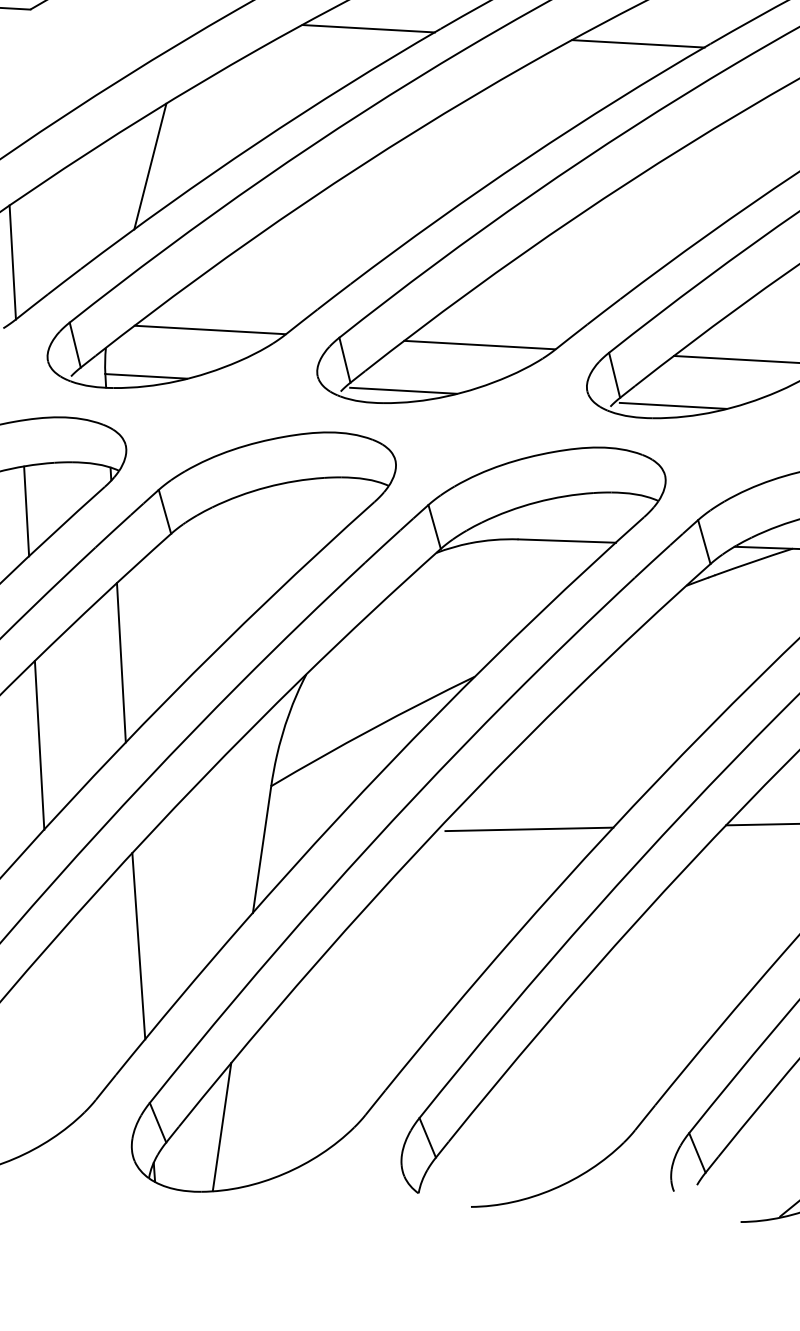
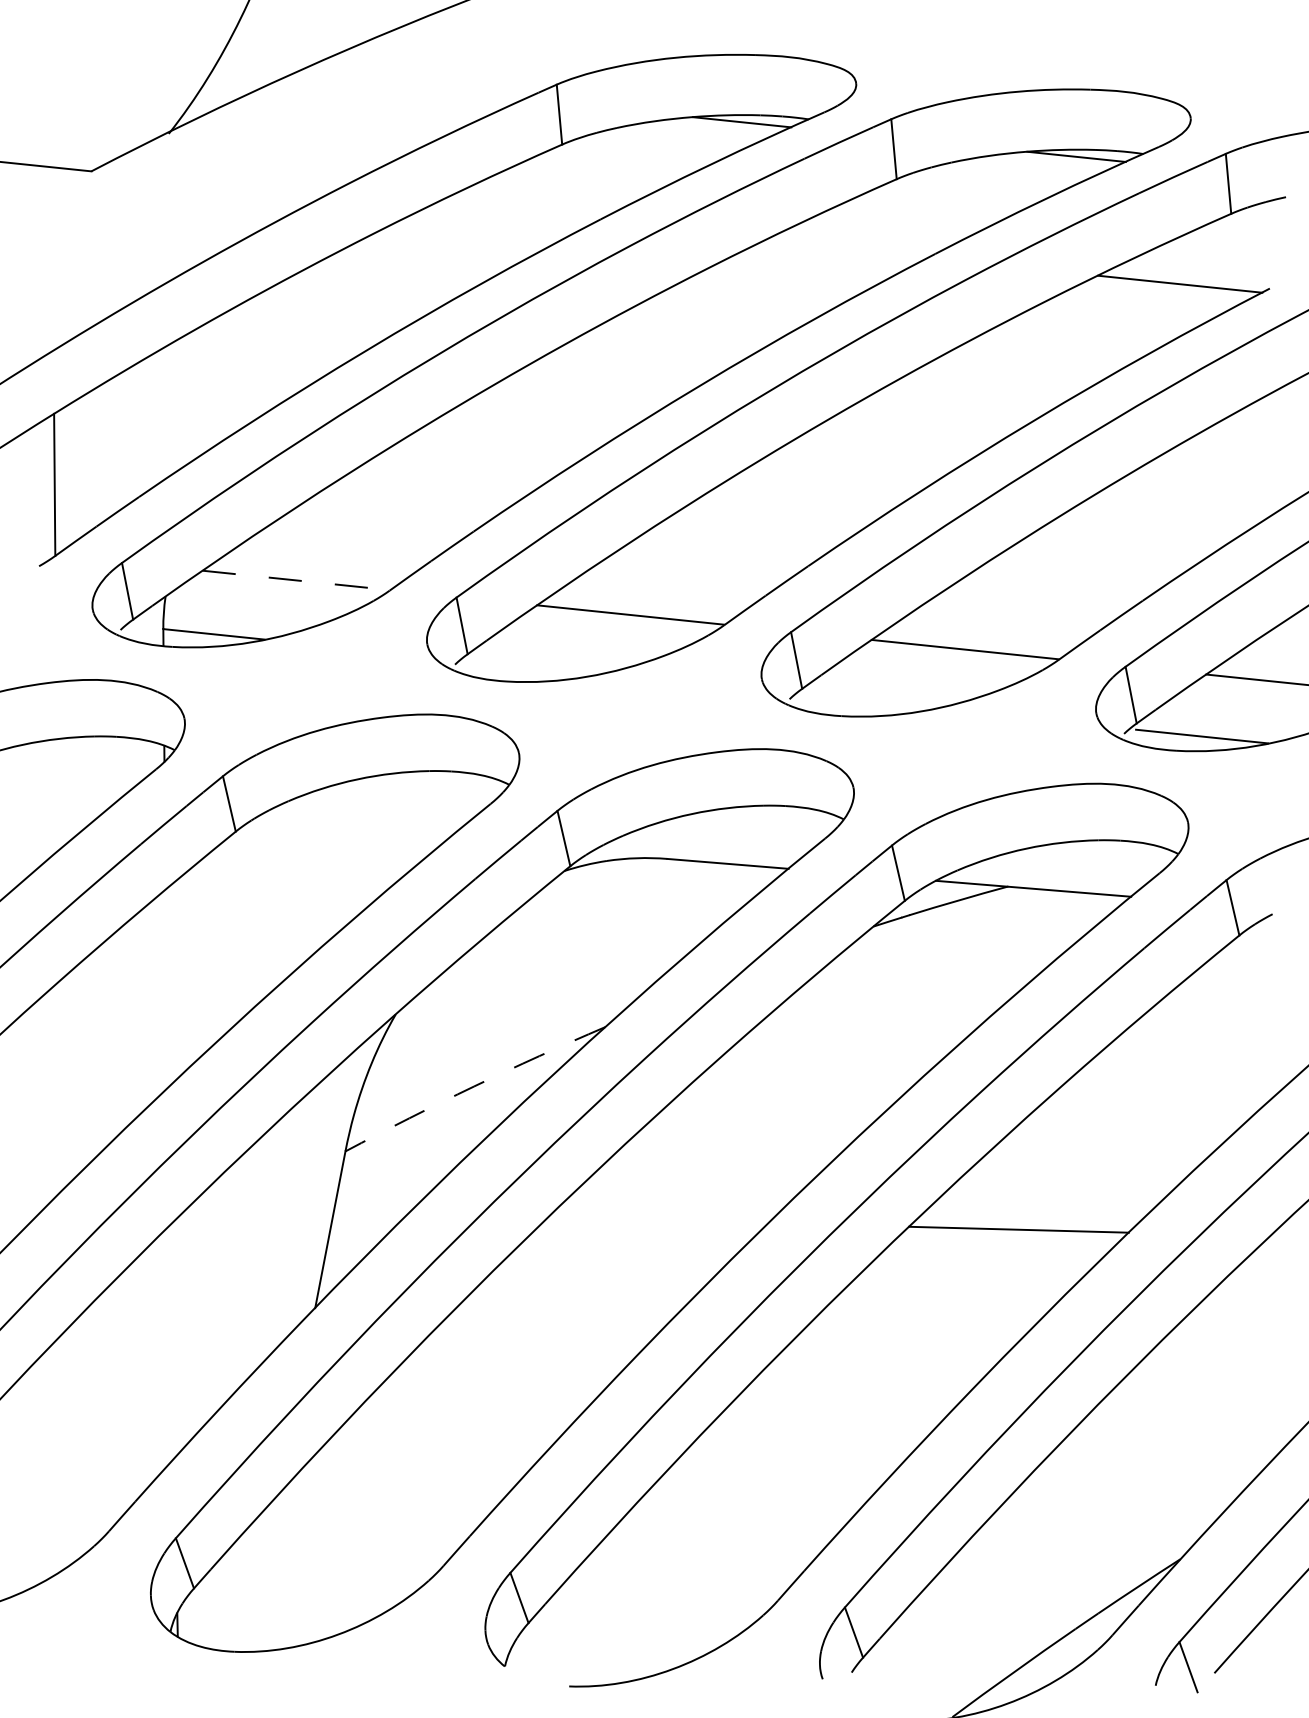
line: (368, 28) -> (511, 214), removed
line: (638, 43) -> (845, 249), removed
line: (150, 166) -> (231, 373), removed
line: (210, 330) -> (296, 580), solid -> dashed
line: (402, 390) -> (532, 667), removed
line: (672, 405) -> (867, 701), removed
line: (25, 511) -> (56, 795), removed
line: (121, 662) -> (166, 988), removed
arc: (372, 729) -> (474, 1086), solid -> dashed
line: (39, 744) -> (59, 1086), removed
line: (528, 829) -> (663, 1220), removed
line: (138, 946) -> (170, 1342), removed
line: (222, 1127) -> (264, 1572), removed

